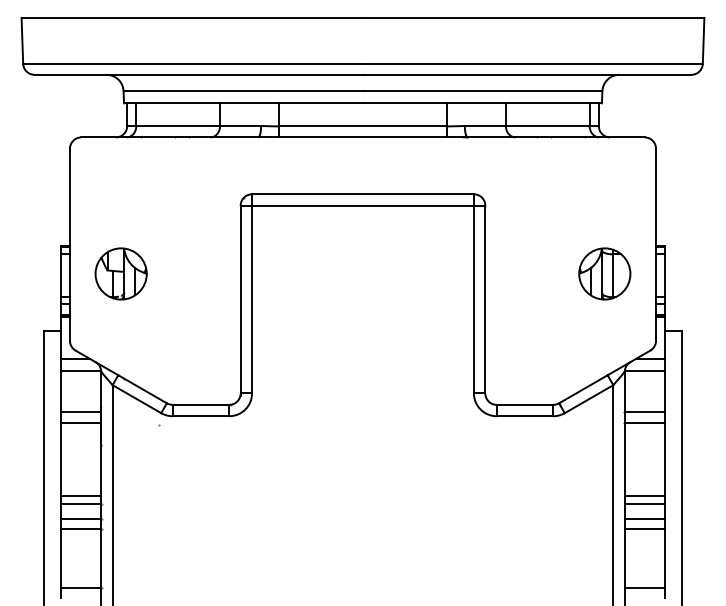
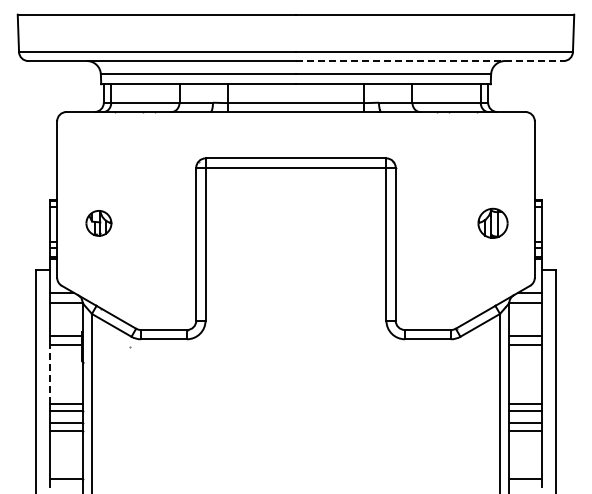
line: (526, 75) -> (429, 61), solid -> dashed
part: (120, 274) -> (98, 223), size x0.6
part: (604, 274) -> (492, 223), size x0.7
line: (61, 459) -> (50, 374), solid -> dashed

